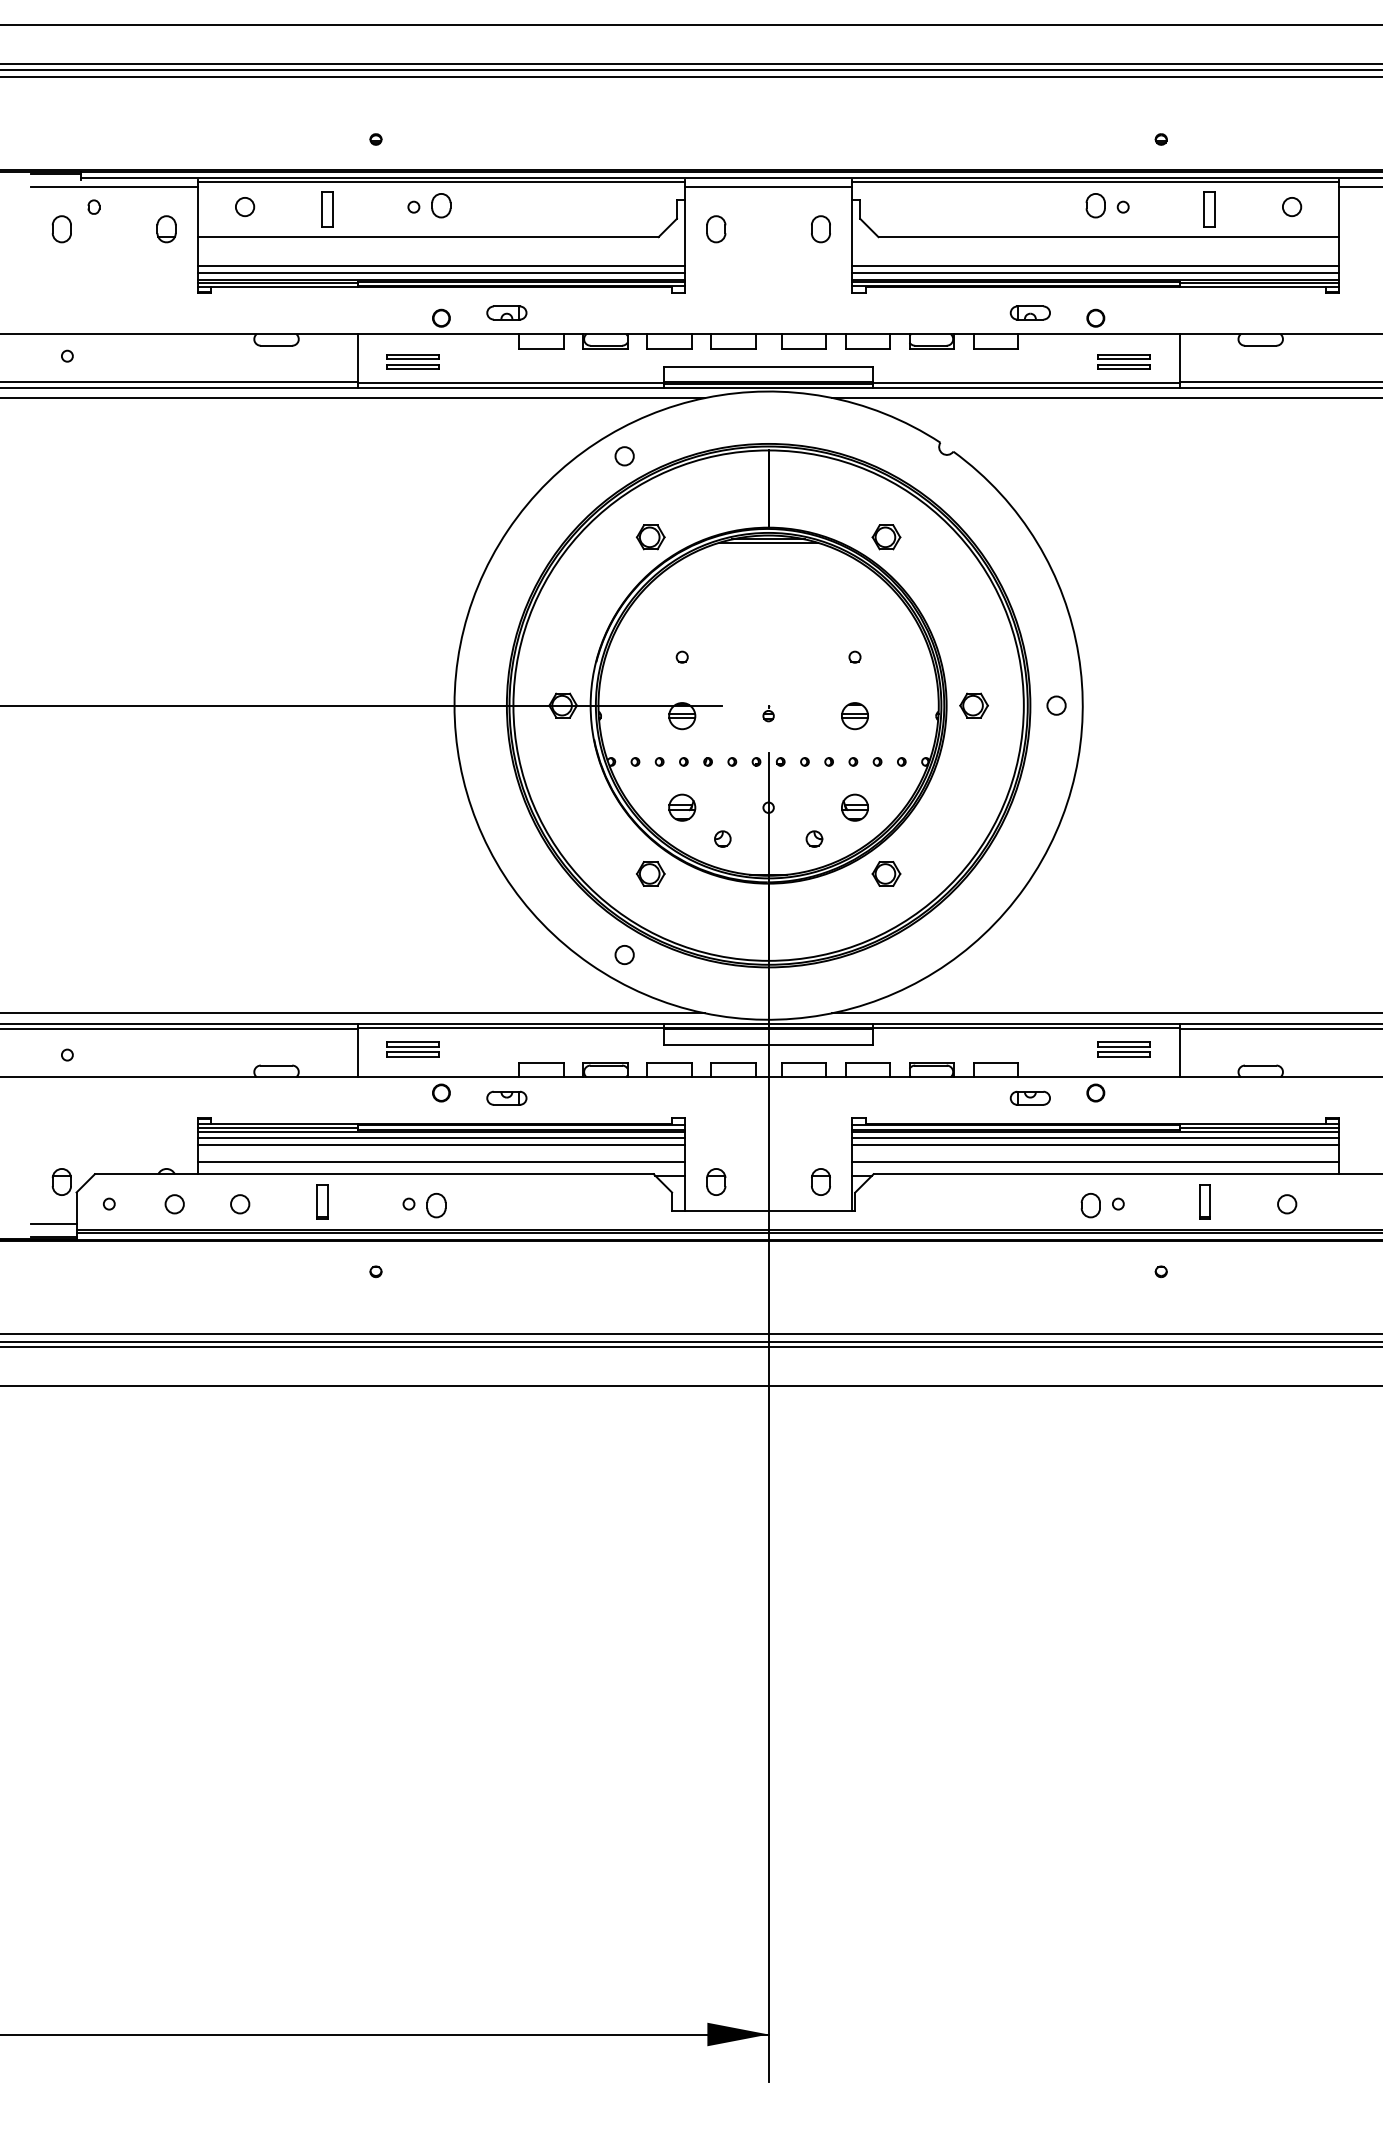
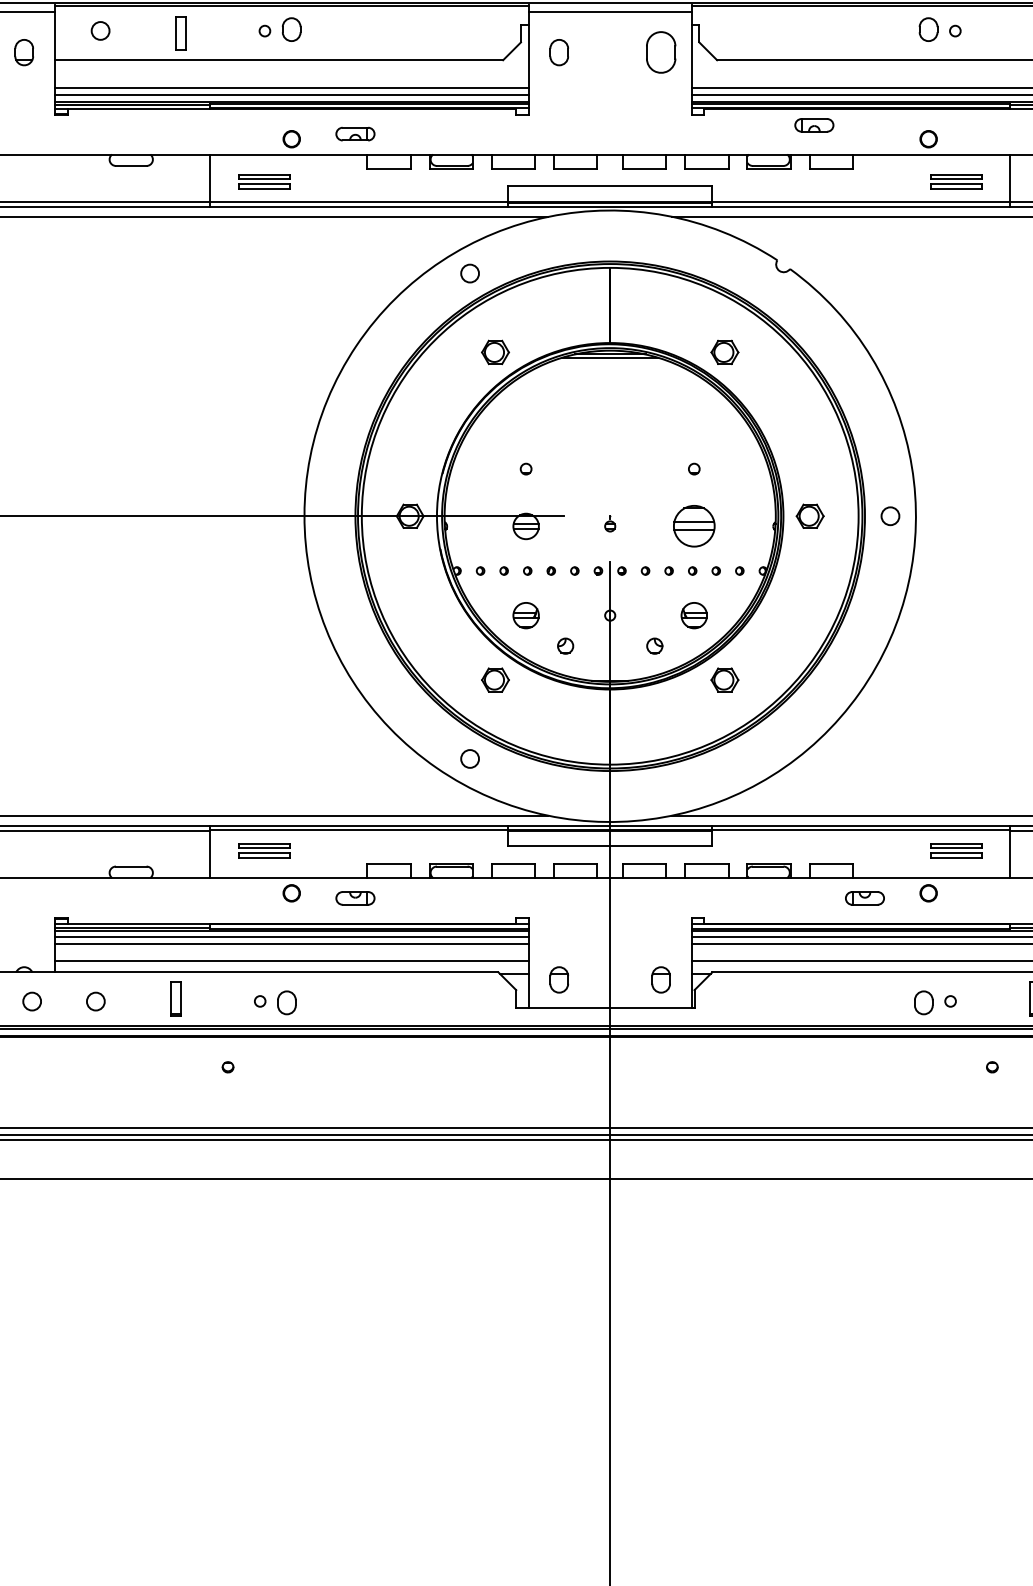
part: (820, 229) -> (660, 52), size x1.6
part: (1029, 312) -> (813, 124), moved
part: (854, 716) -> (693, 526), size x1.6

